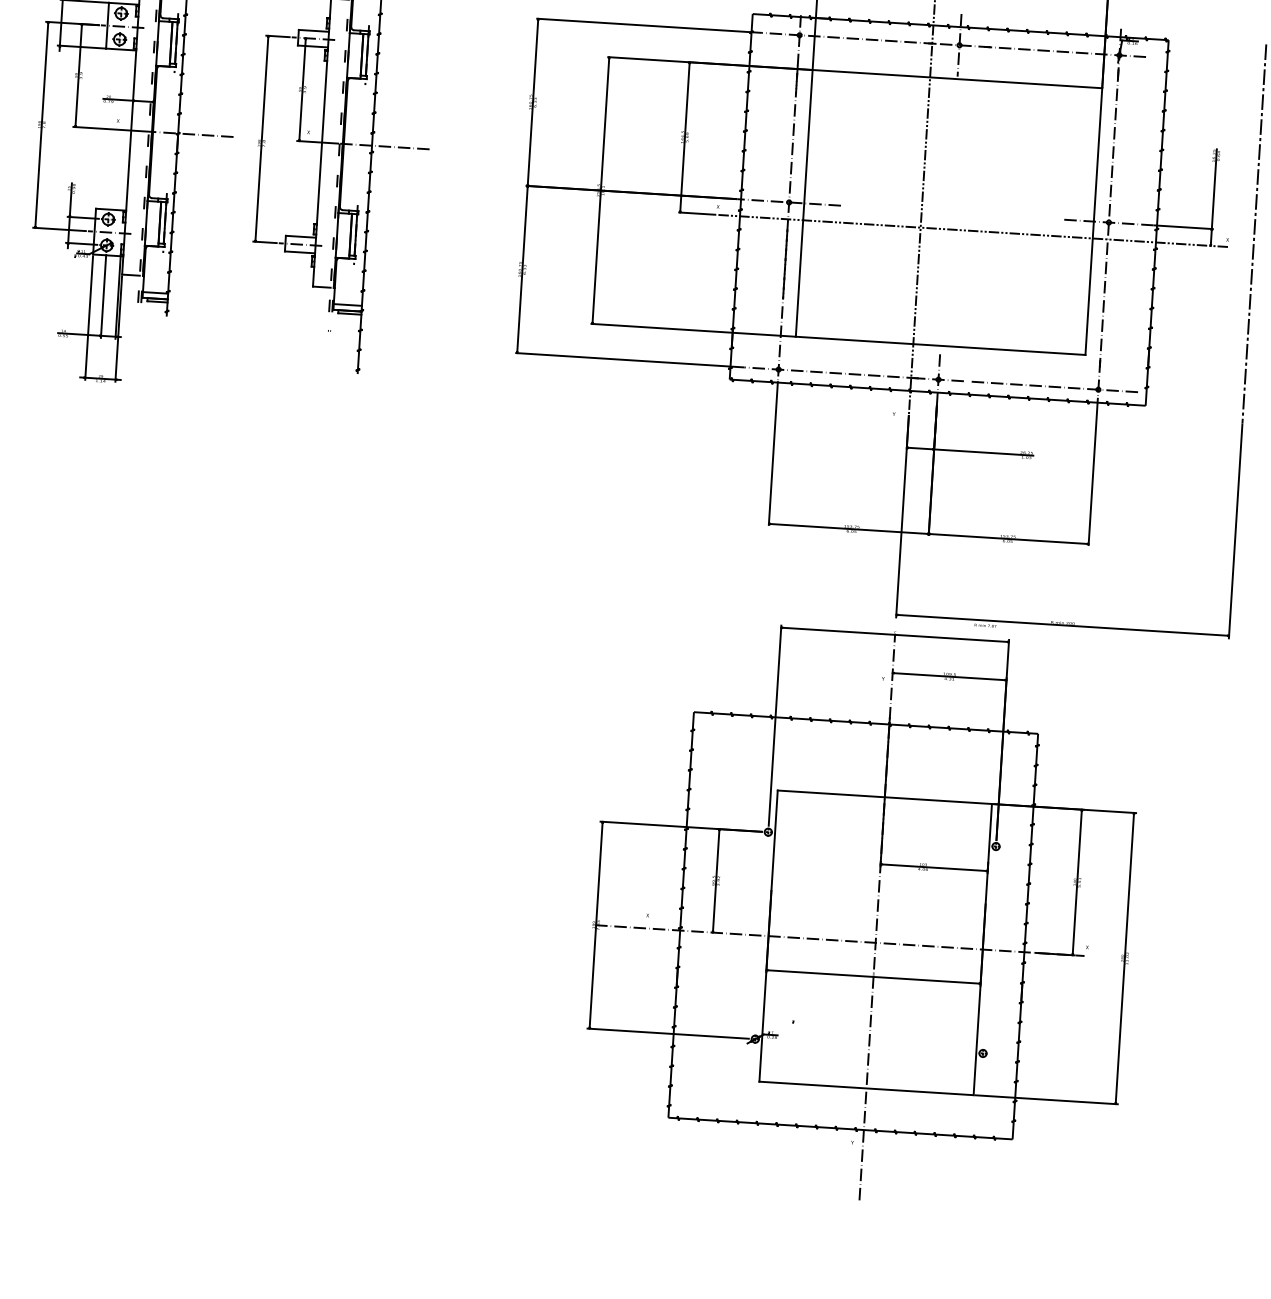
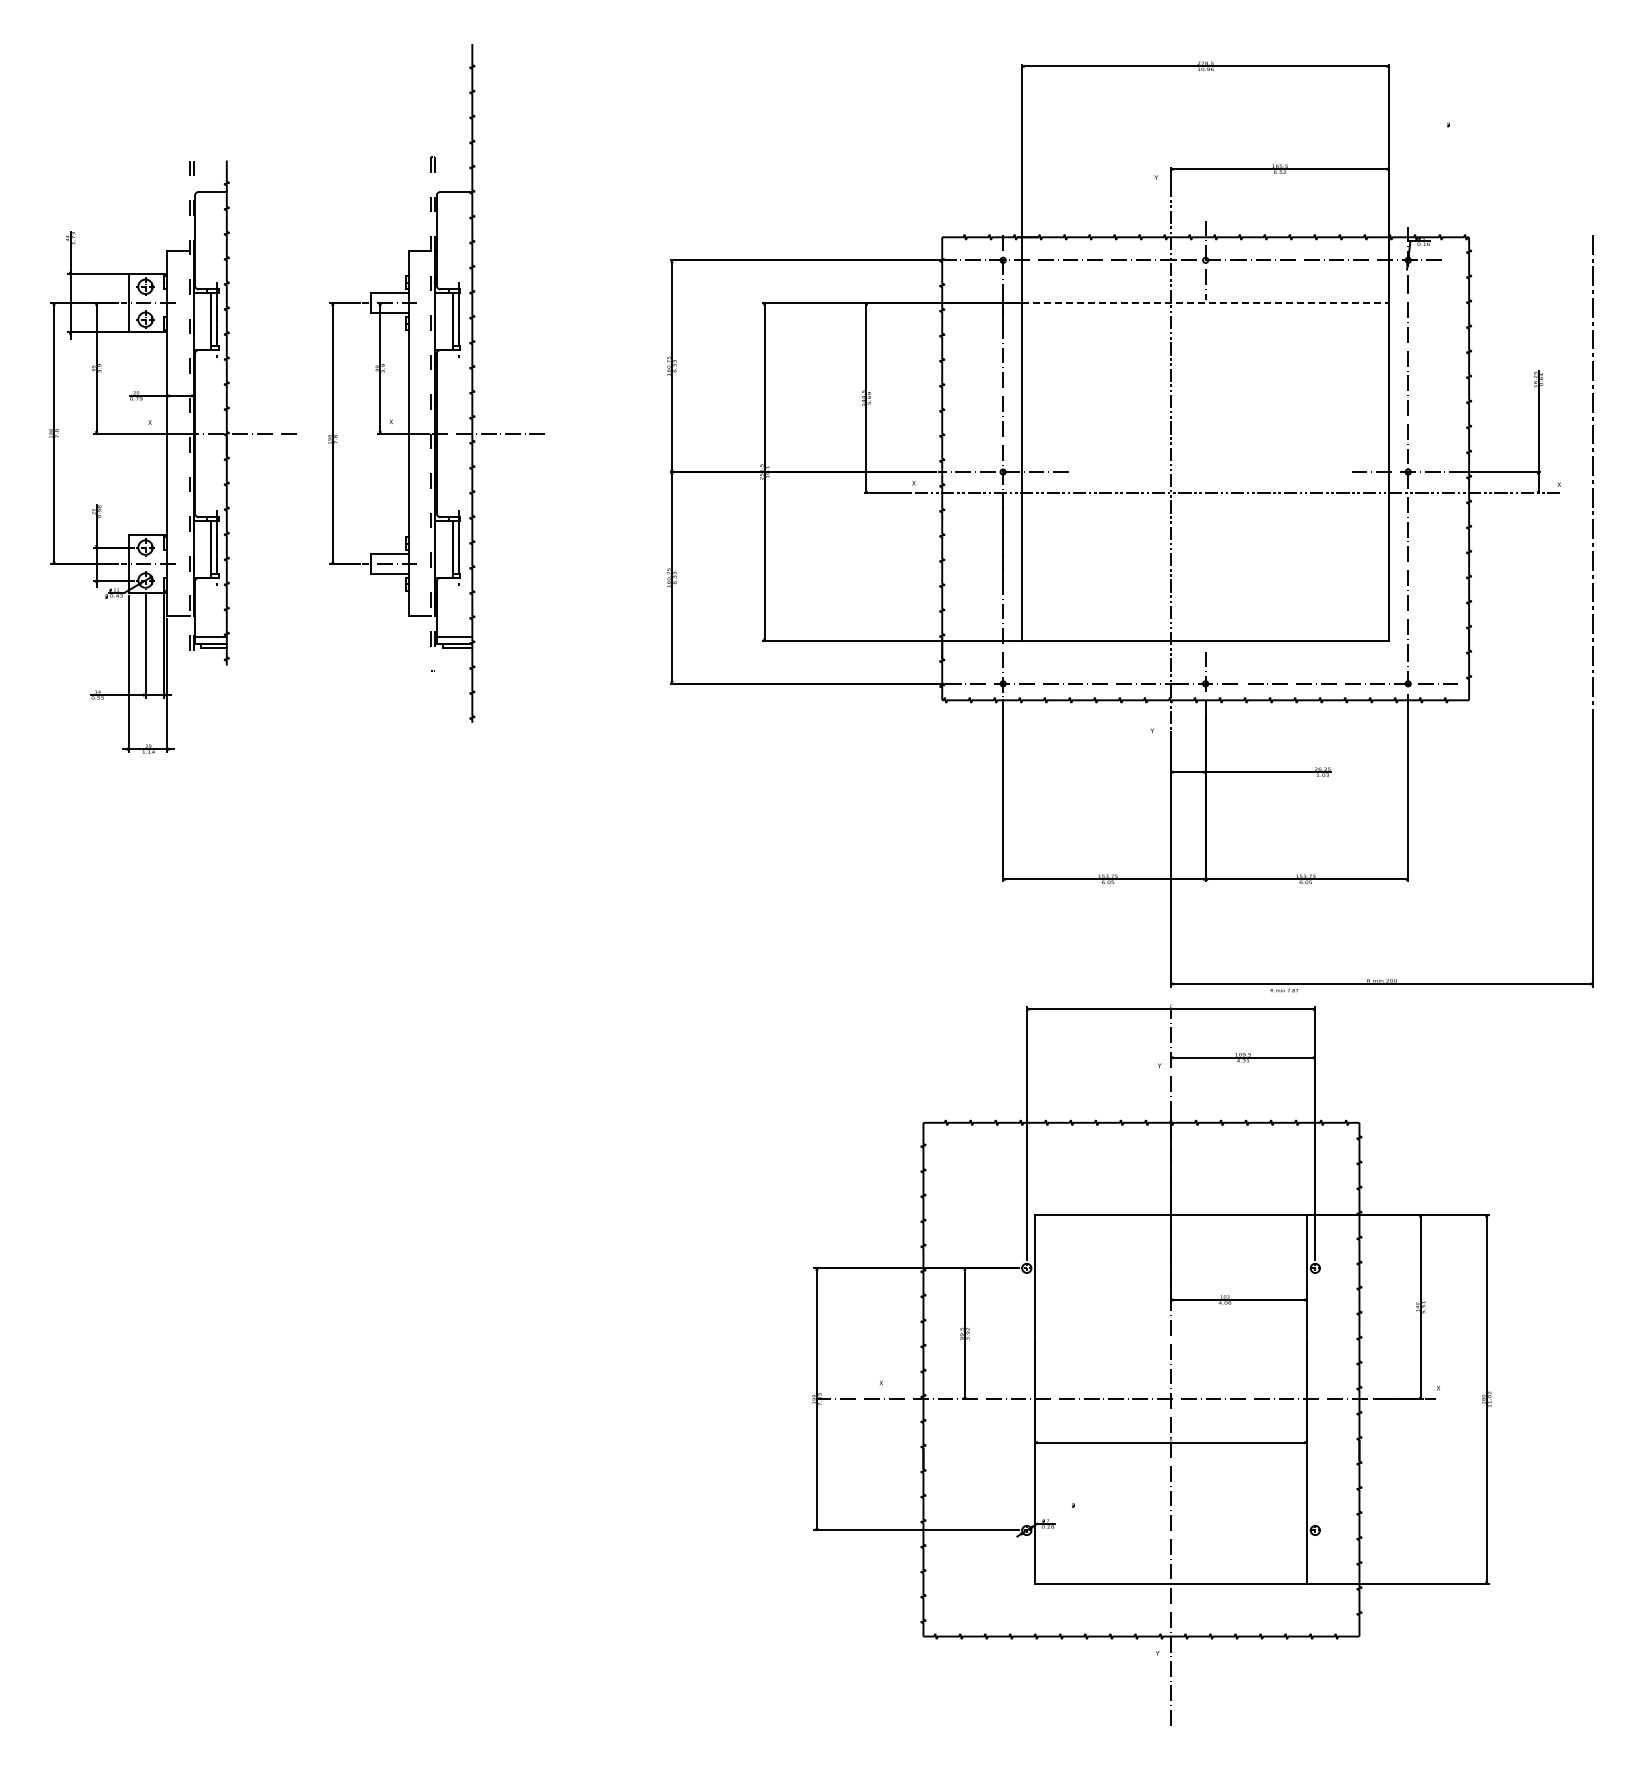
line: (958, 79) -> (1206, 303), solid -> dashed

